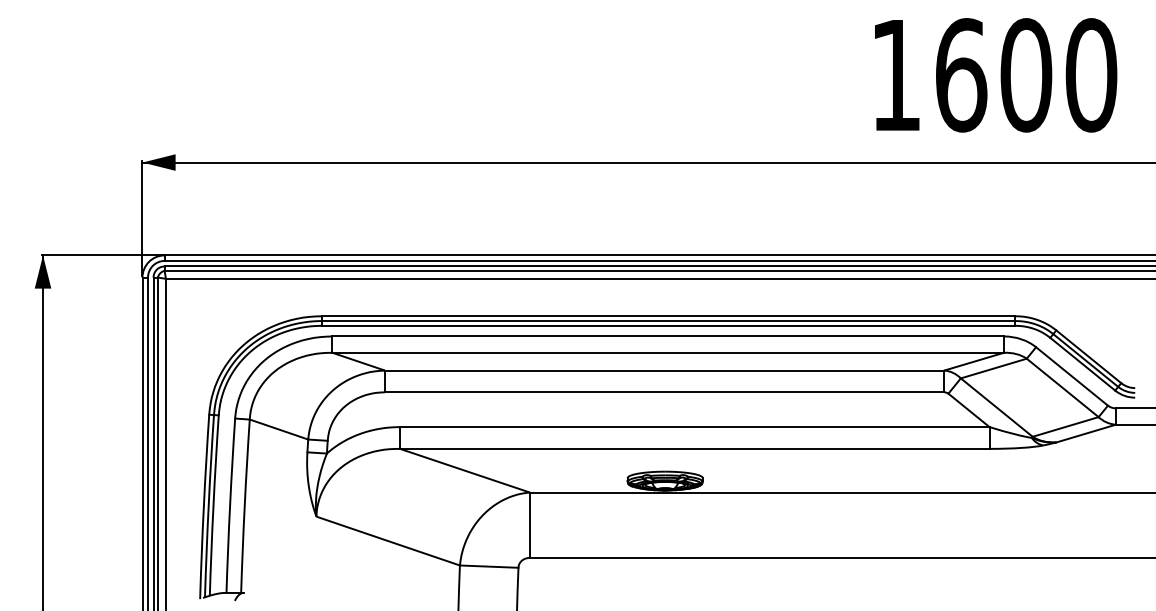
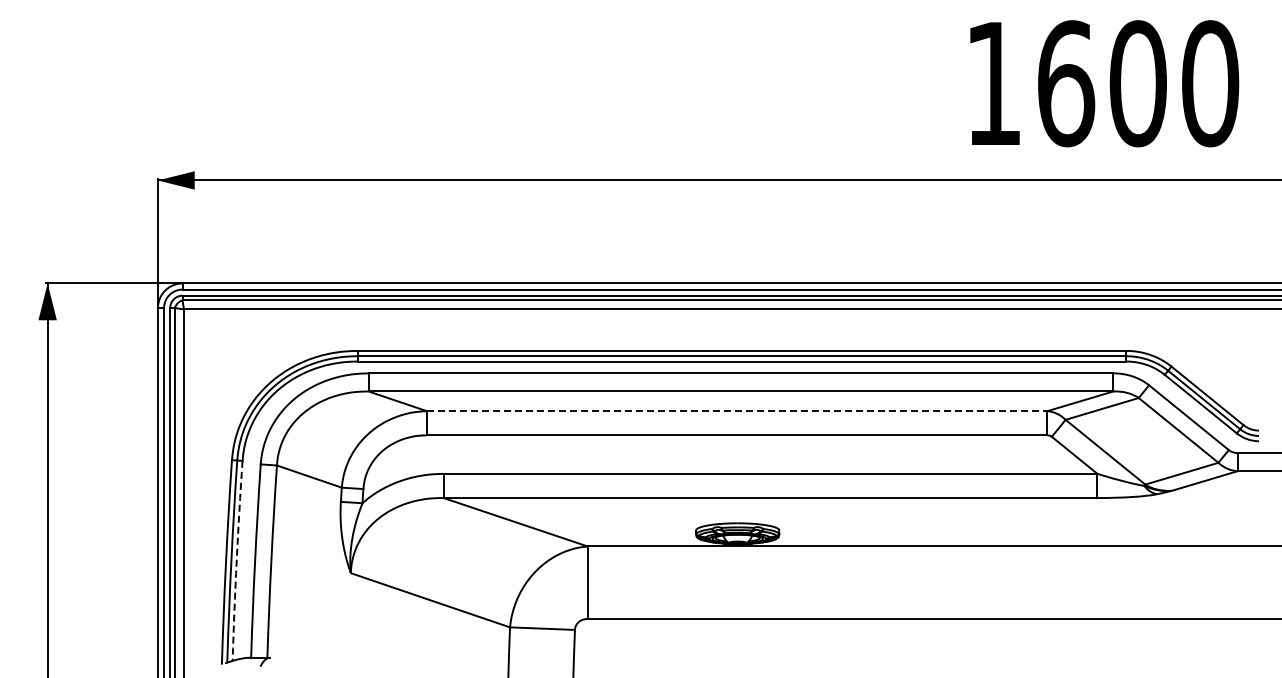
line: (665, 370) -> (737, 411), solid -> dashed
arc: (213, 505) -> (236, 560), solid -> dashed

